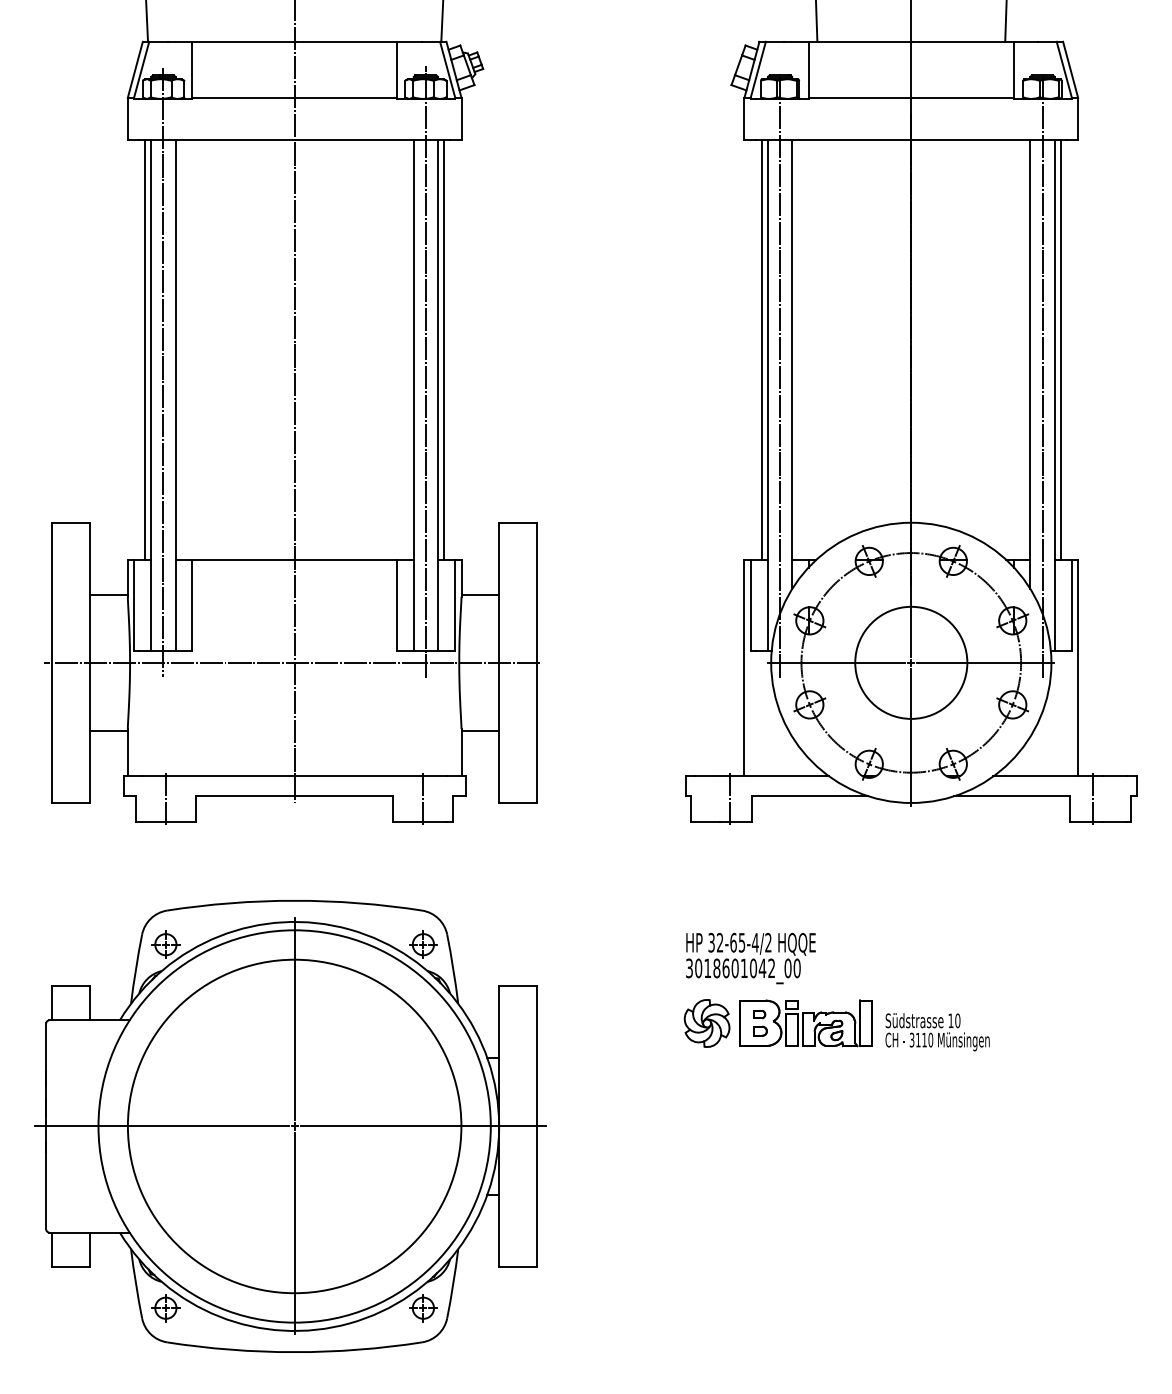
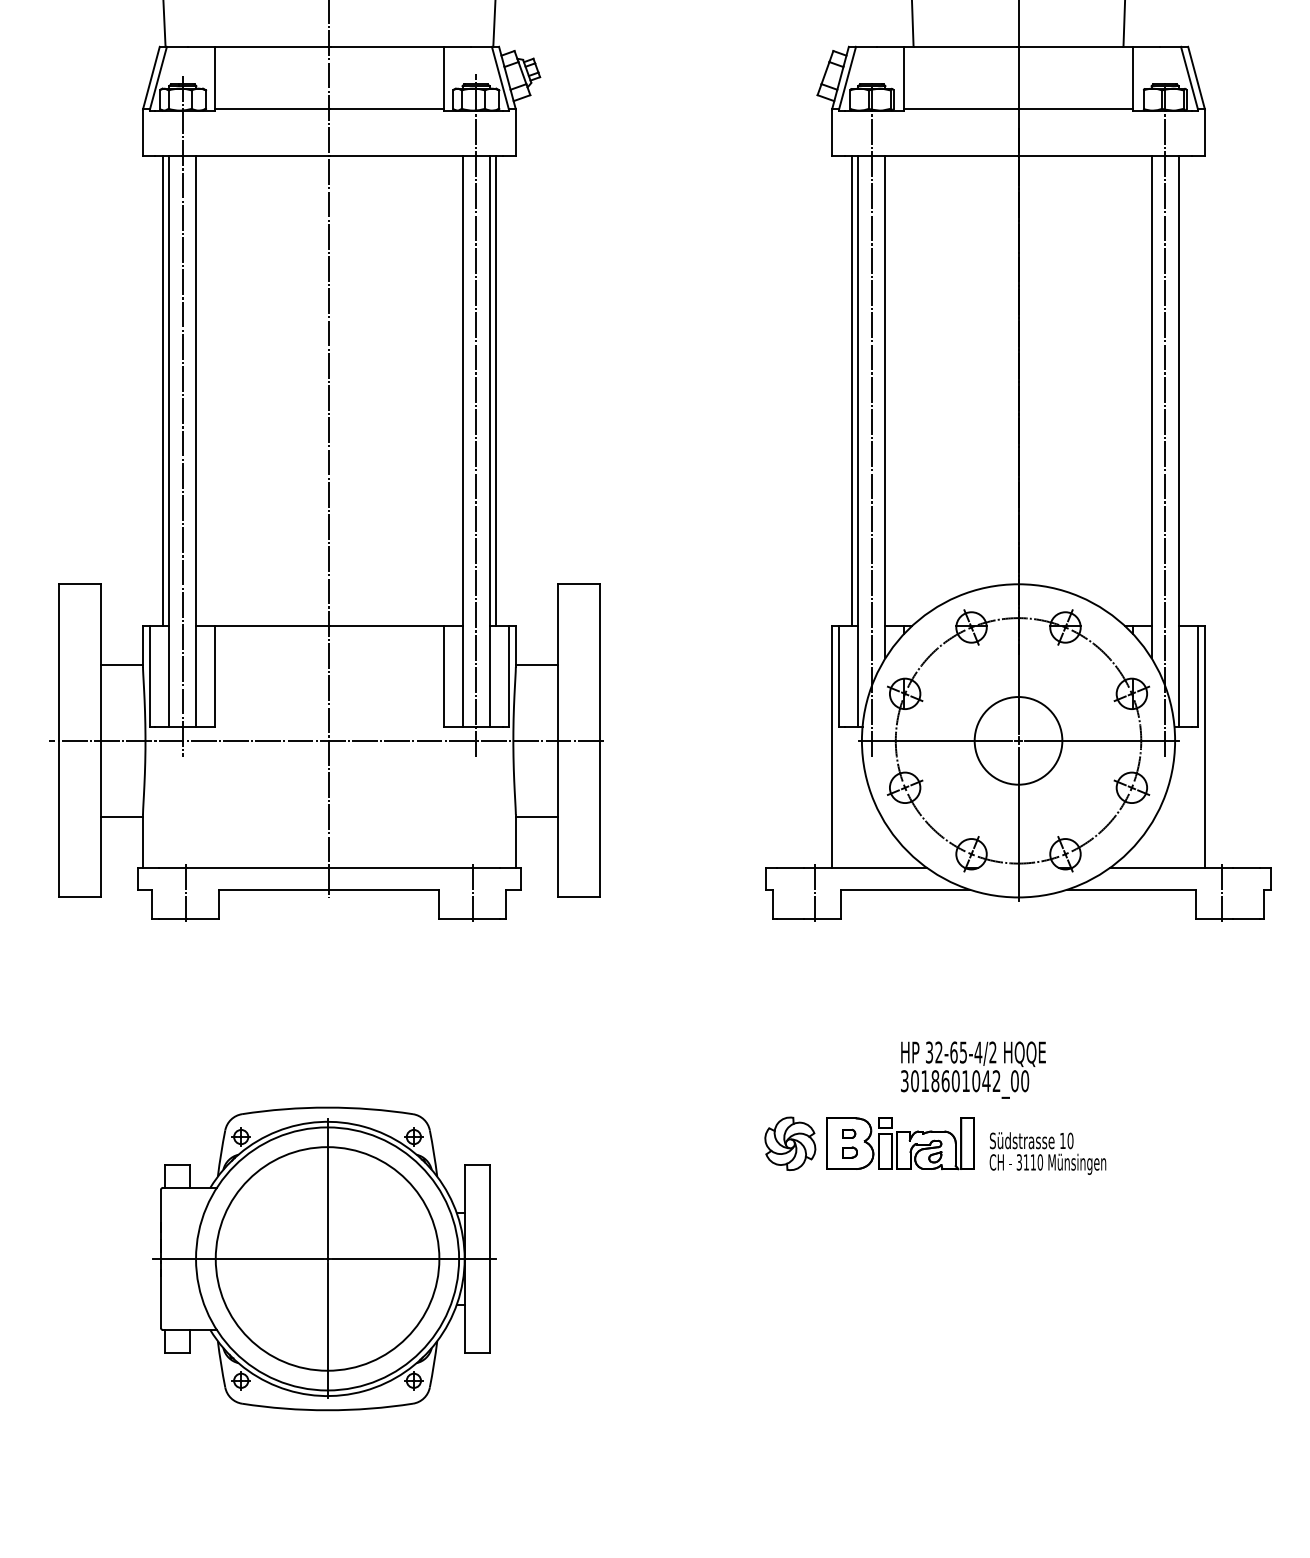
line: (1060, 349) -> (1185, 390), removed
circle: (911, 662) -> (1018, 740), size x0.7
text: (750, 958) -> (972, 1070), moved
part: (290, 1126) -> (324, 1258), size x0.6

